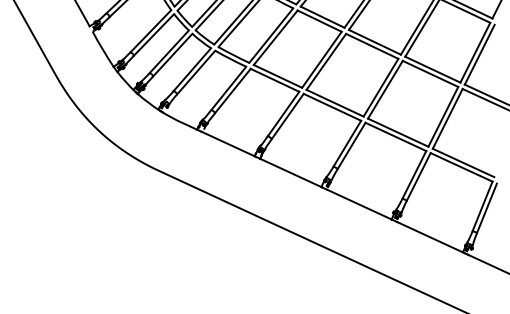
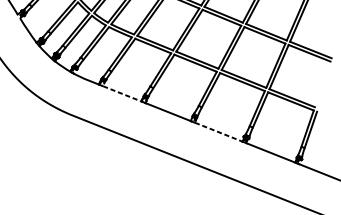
line: (229, 144) -> (122, 94), solid -> dashed
line: (359, 204) -> (218, 132), solid -> dashed

